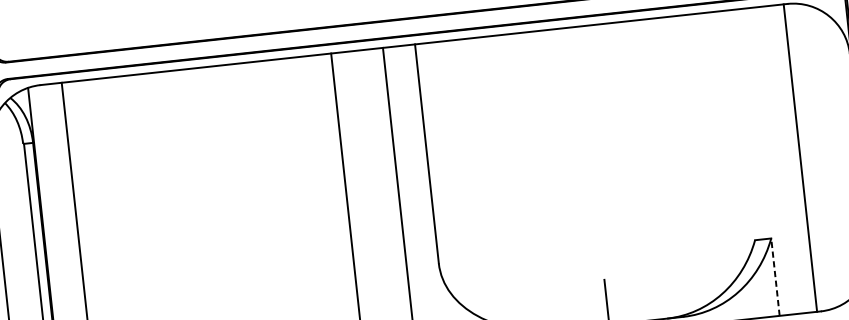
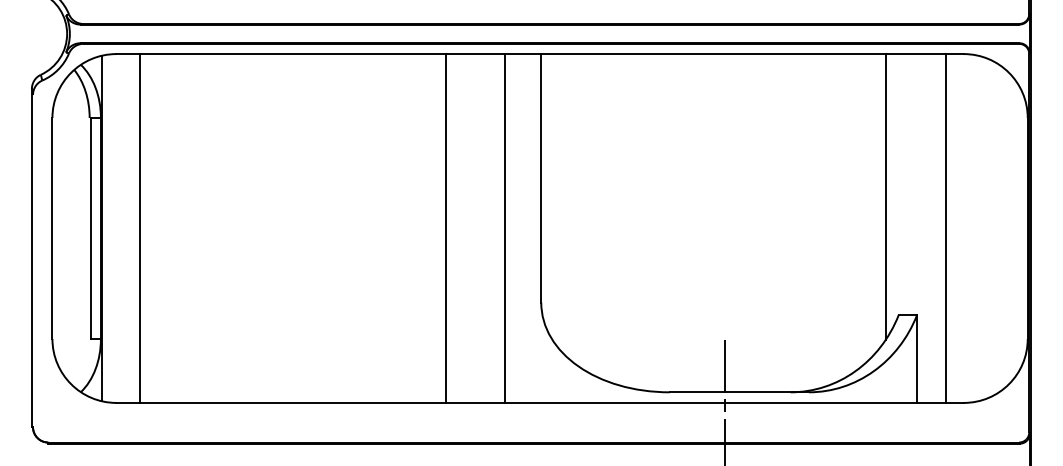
line: (732, 136) -> (885, 196), added
line: (800, 158) -> (945, 228), moved
line: (775, 277) -> (917, 359), dashed -> solid

